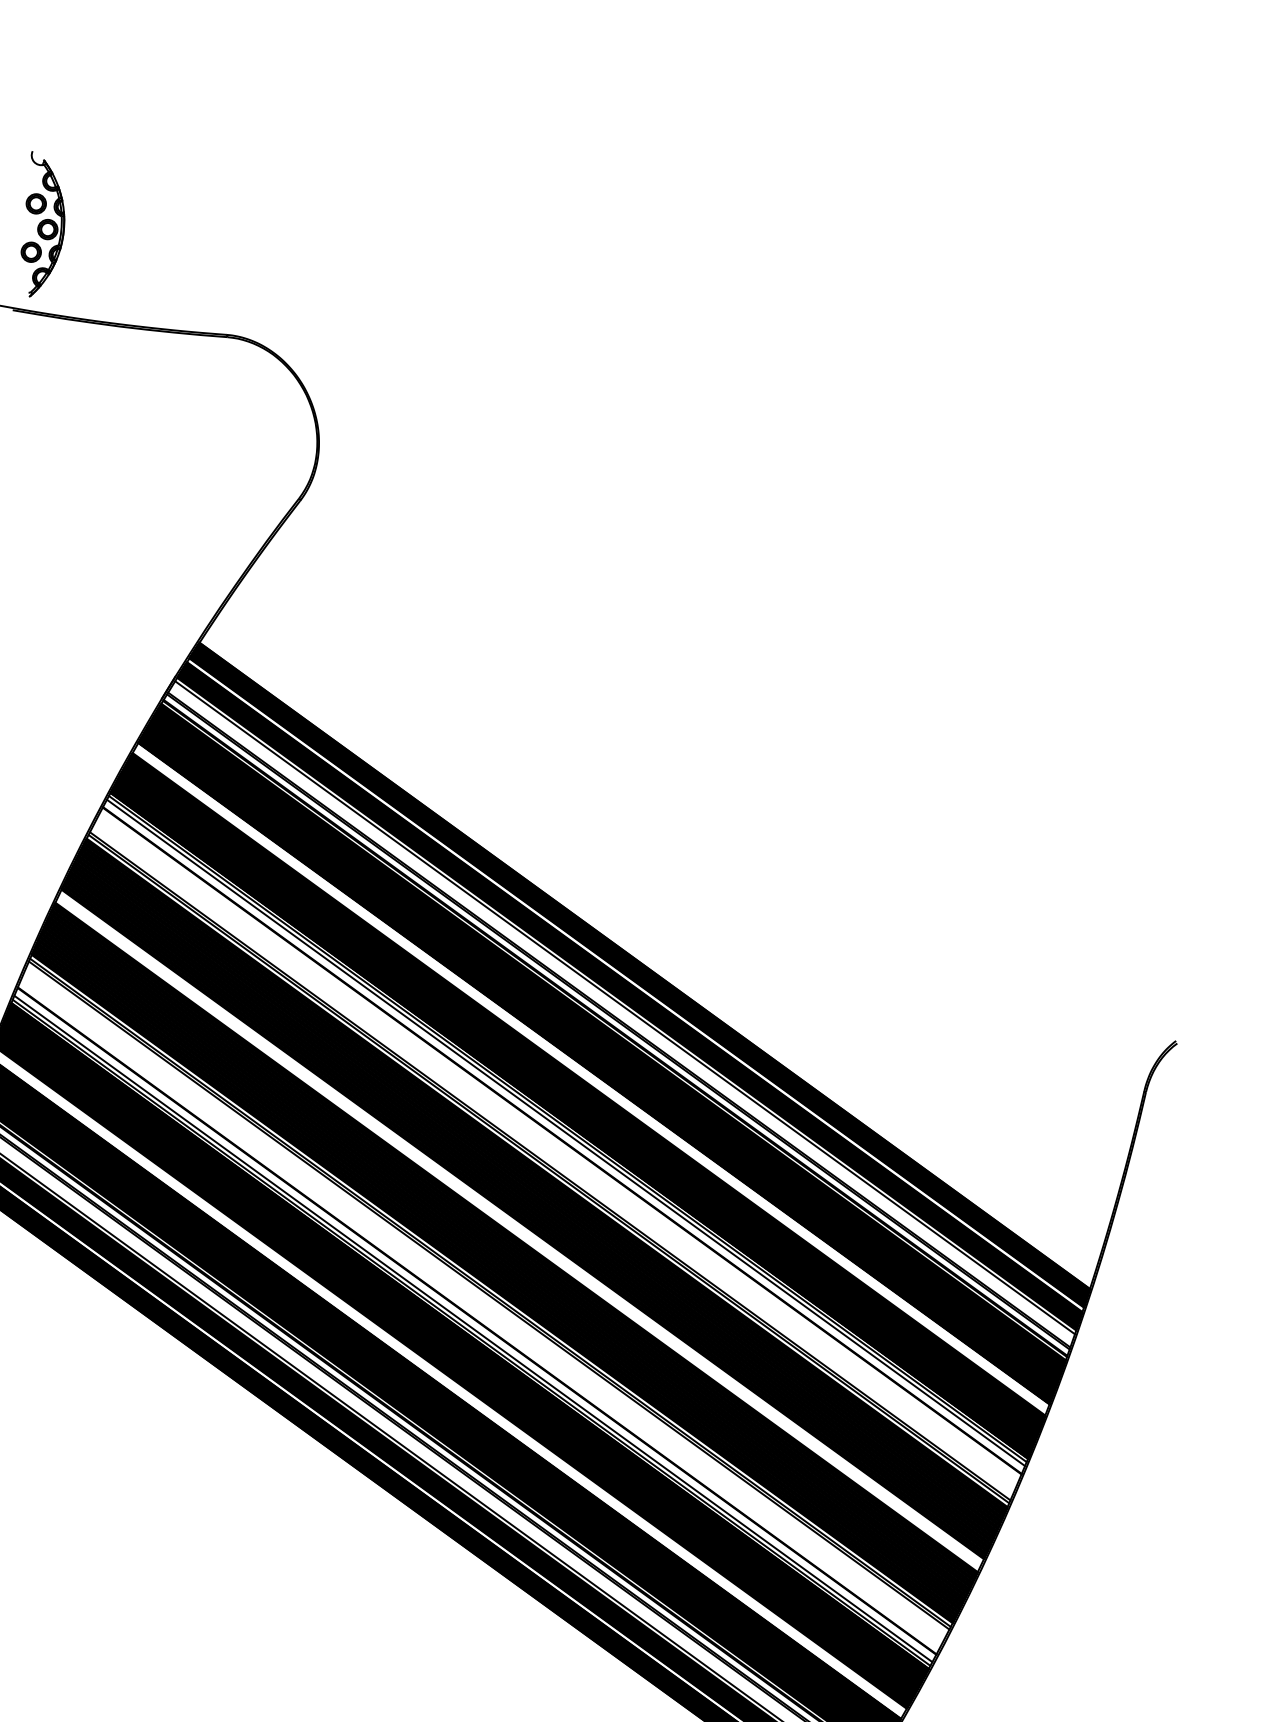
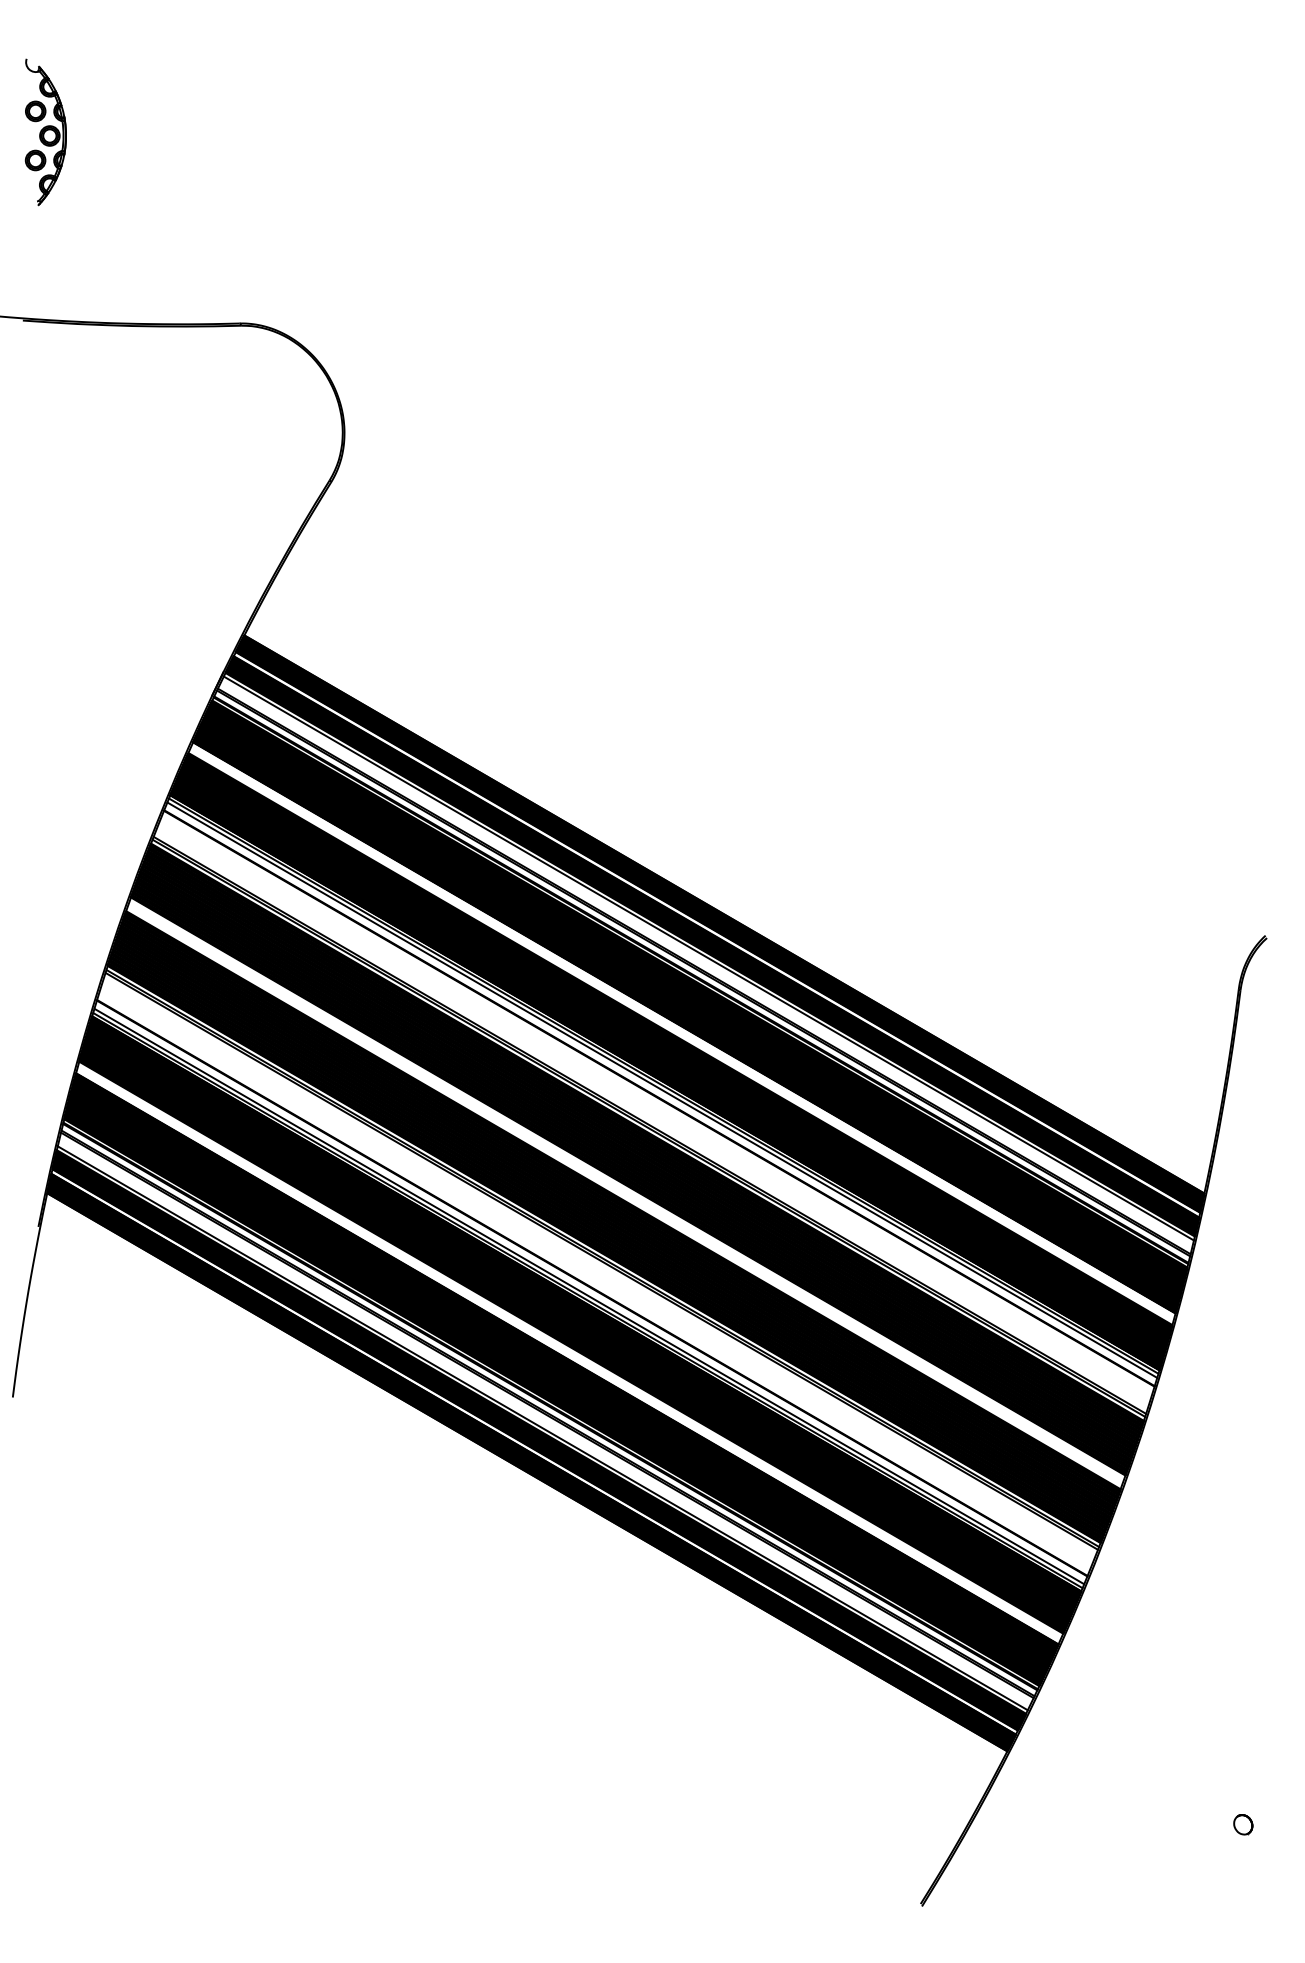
part: (43, 225) -> (45, 132), moved

